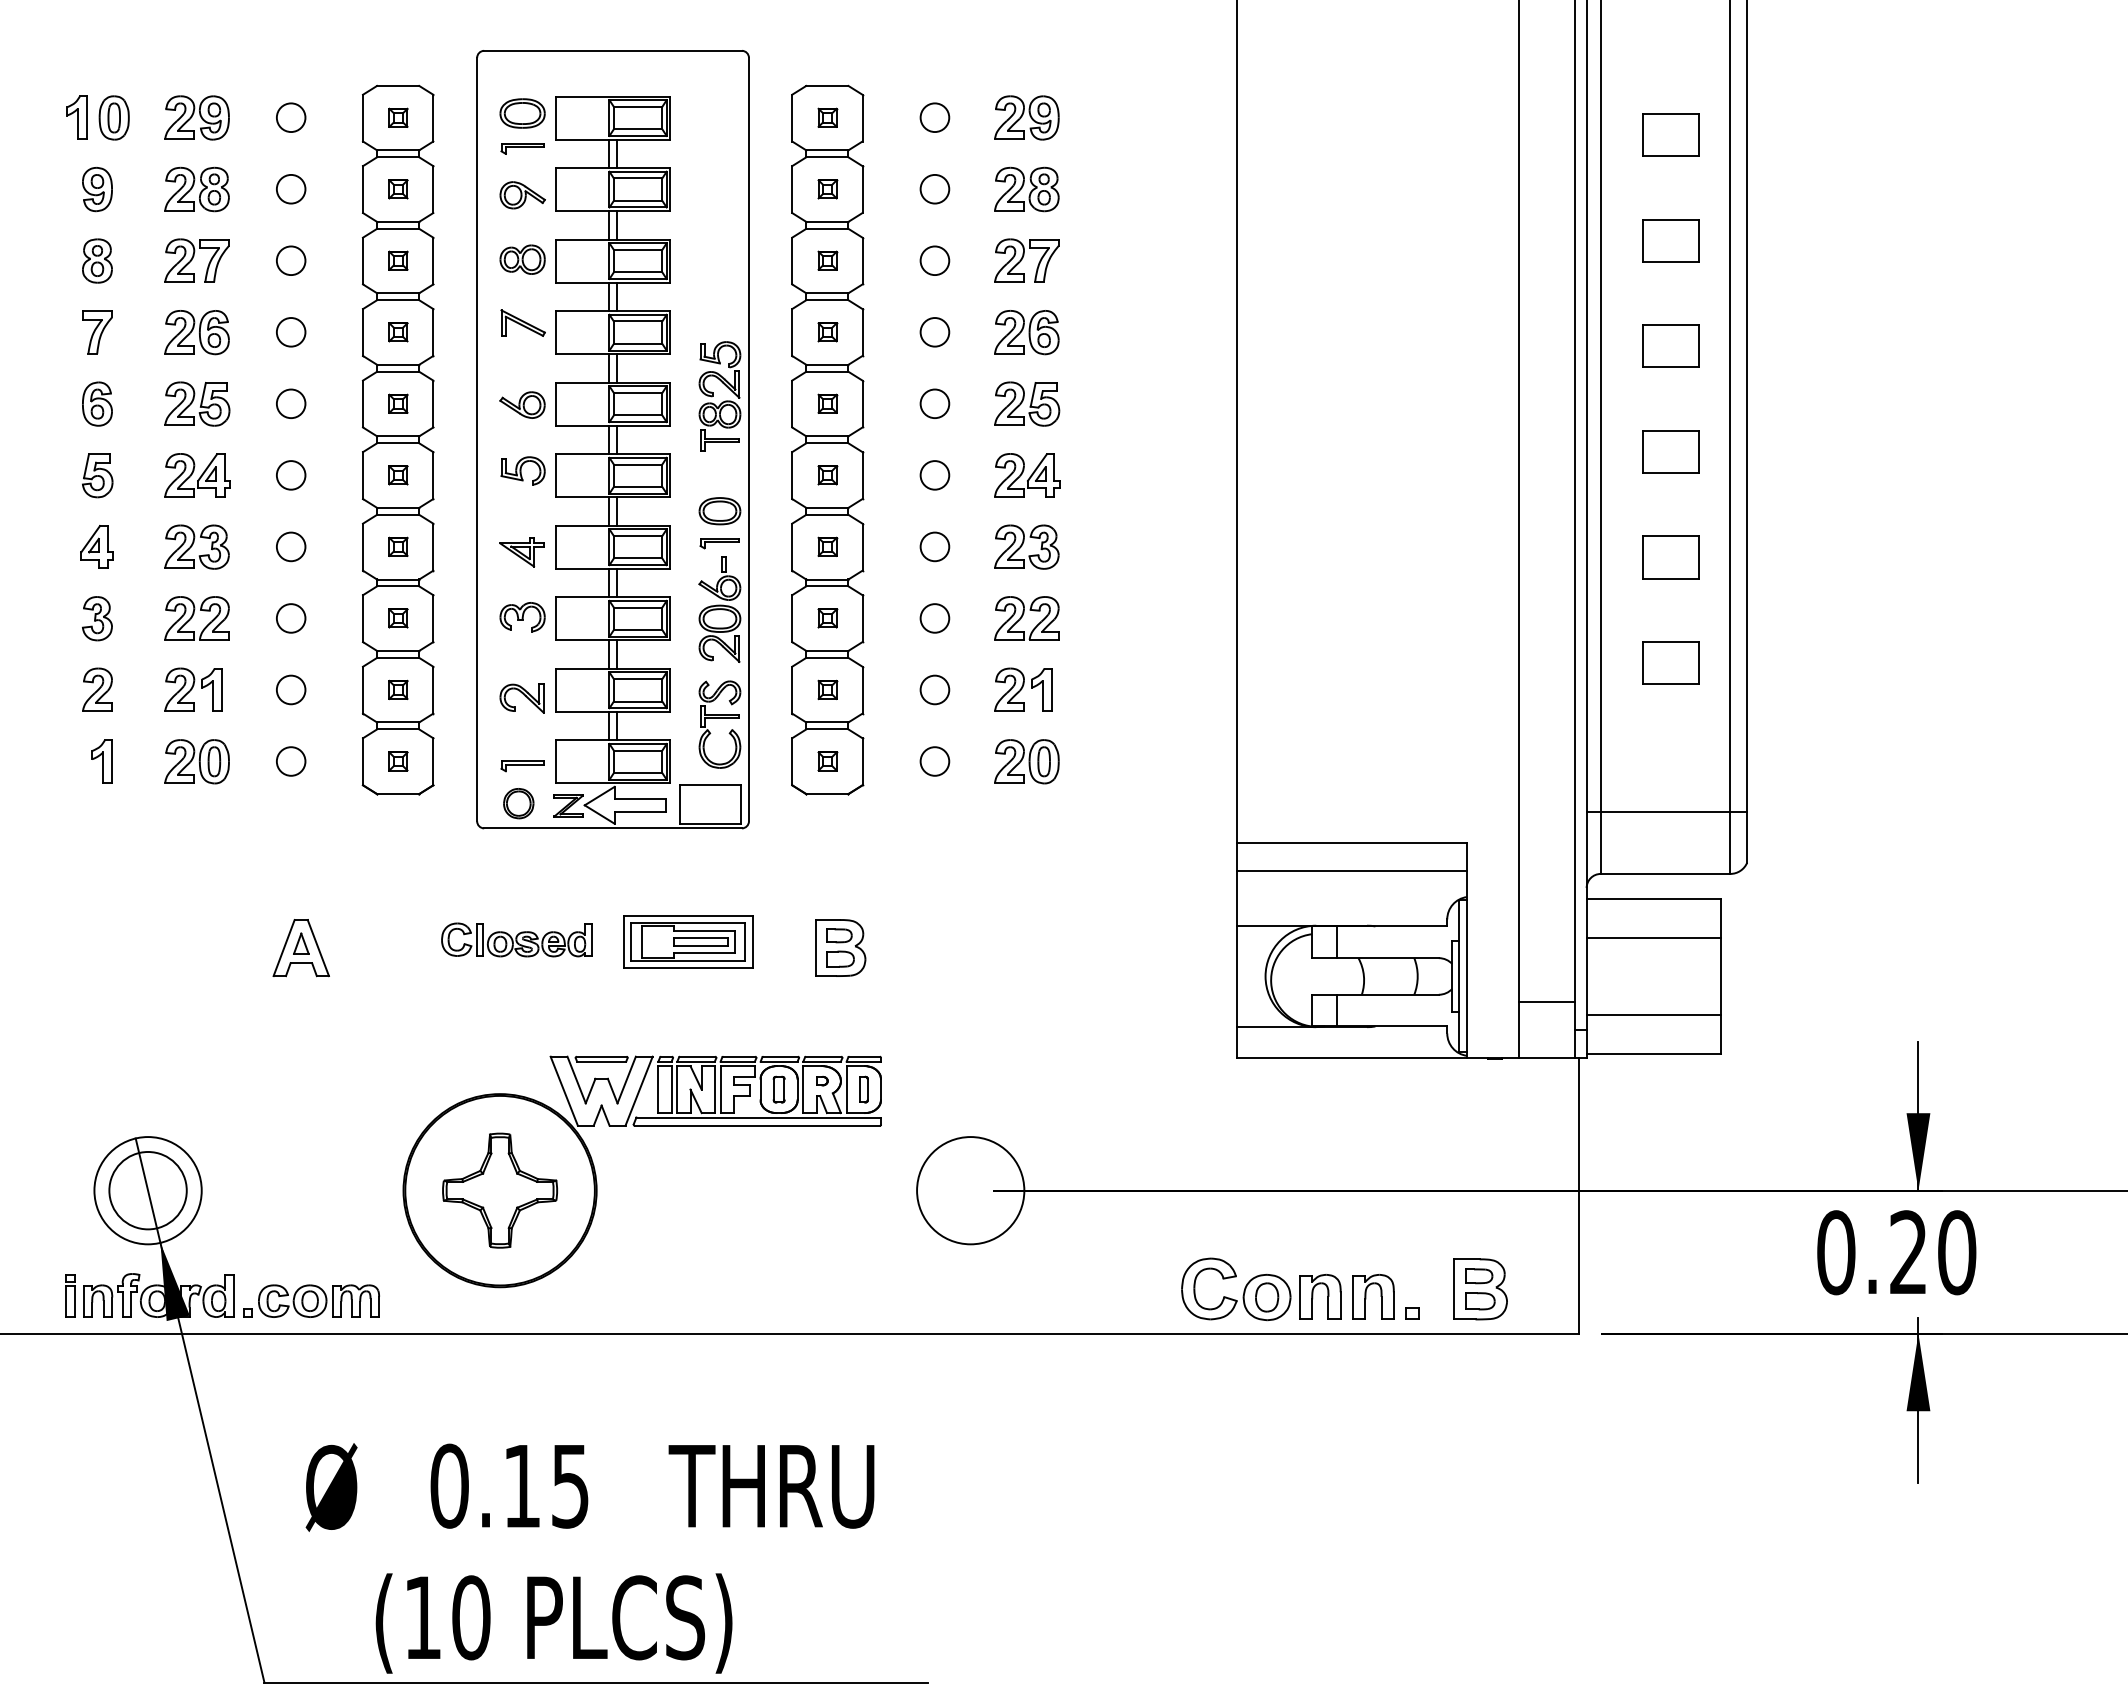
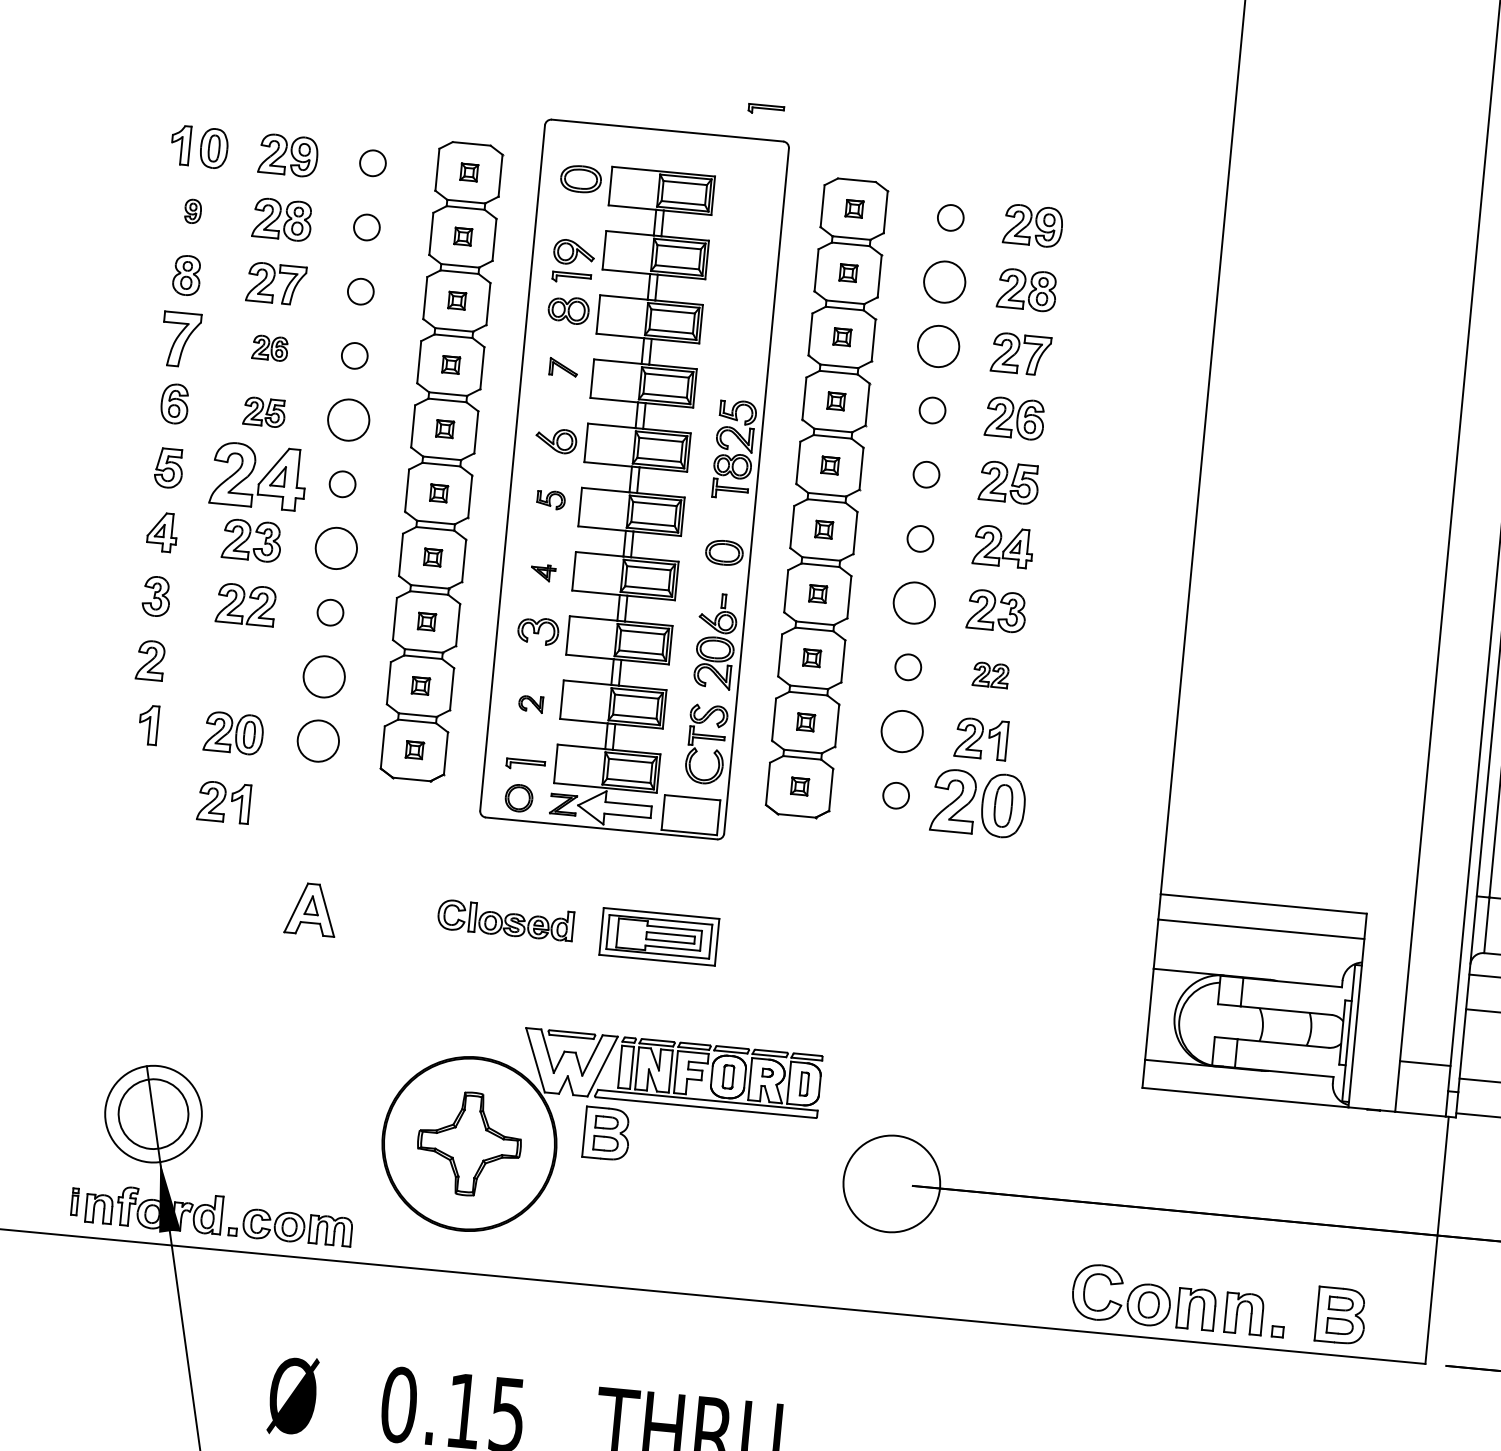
part: (522, 148) -> (571, 277), moved
circle: (934, 188) -> (944, 281), size x1.6
part: (97, 189) -> (193, 211), size x0.6
circle: (934, 260) -> (938, 346), size x1.6
part: (522, 322) -> (563, 366), size x0.7
part: (97, 332) -> (180, 339), size x1.4
part: (196, 332) -> (269, 348), size x0.6
part: (197, 403) -> (264, 411), size x0.7
circle: (290, 403) -> (348, 419), size x1.6
part: (522, 470) -> (550, 499), size x0.7
part: (197, 475) -> (258, 476), size x1.6
part: (719, 543) -> (765, 109), moved
circle: (291, 546) -> (336, 548), size x1.6
circle: (934, 546) -> (914, 602), size x1.6
part: (521, 552) -> (542, 573), size x0.6
part: (1026, 618) -> (990, 675), size x0.6
part: (193, 689) -> (224, 801), moved
circle: (291, 689) -> (324, 676), size x1.6
circle: (934, 689) -> (901, 731), size x1.6
part: (521, 698) -> (530, 704), size x0.6
circle: (290, 761) -> (317, 741), size x1.6
part: (1026, 761) -> (978, 803), size x1.6
part: (840, 947) -> (606, 1133), moved
part: (70, 1295) -> (75, 1201), size x0.7

